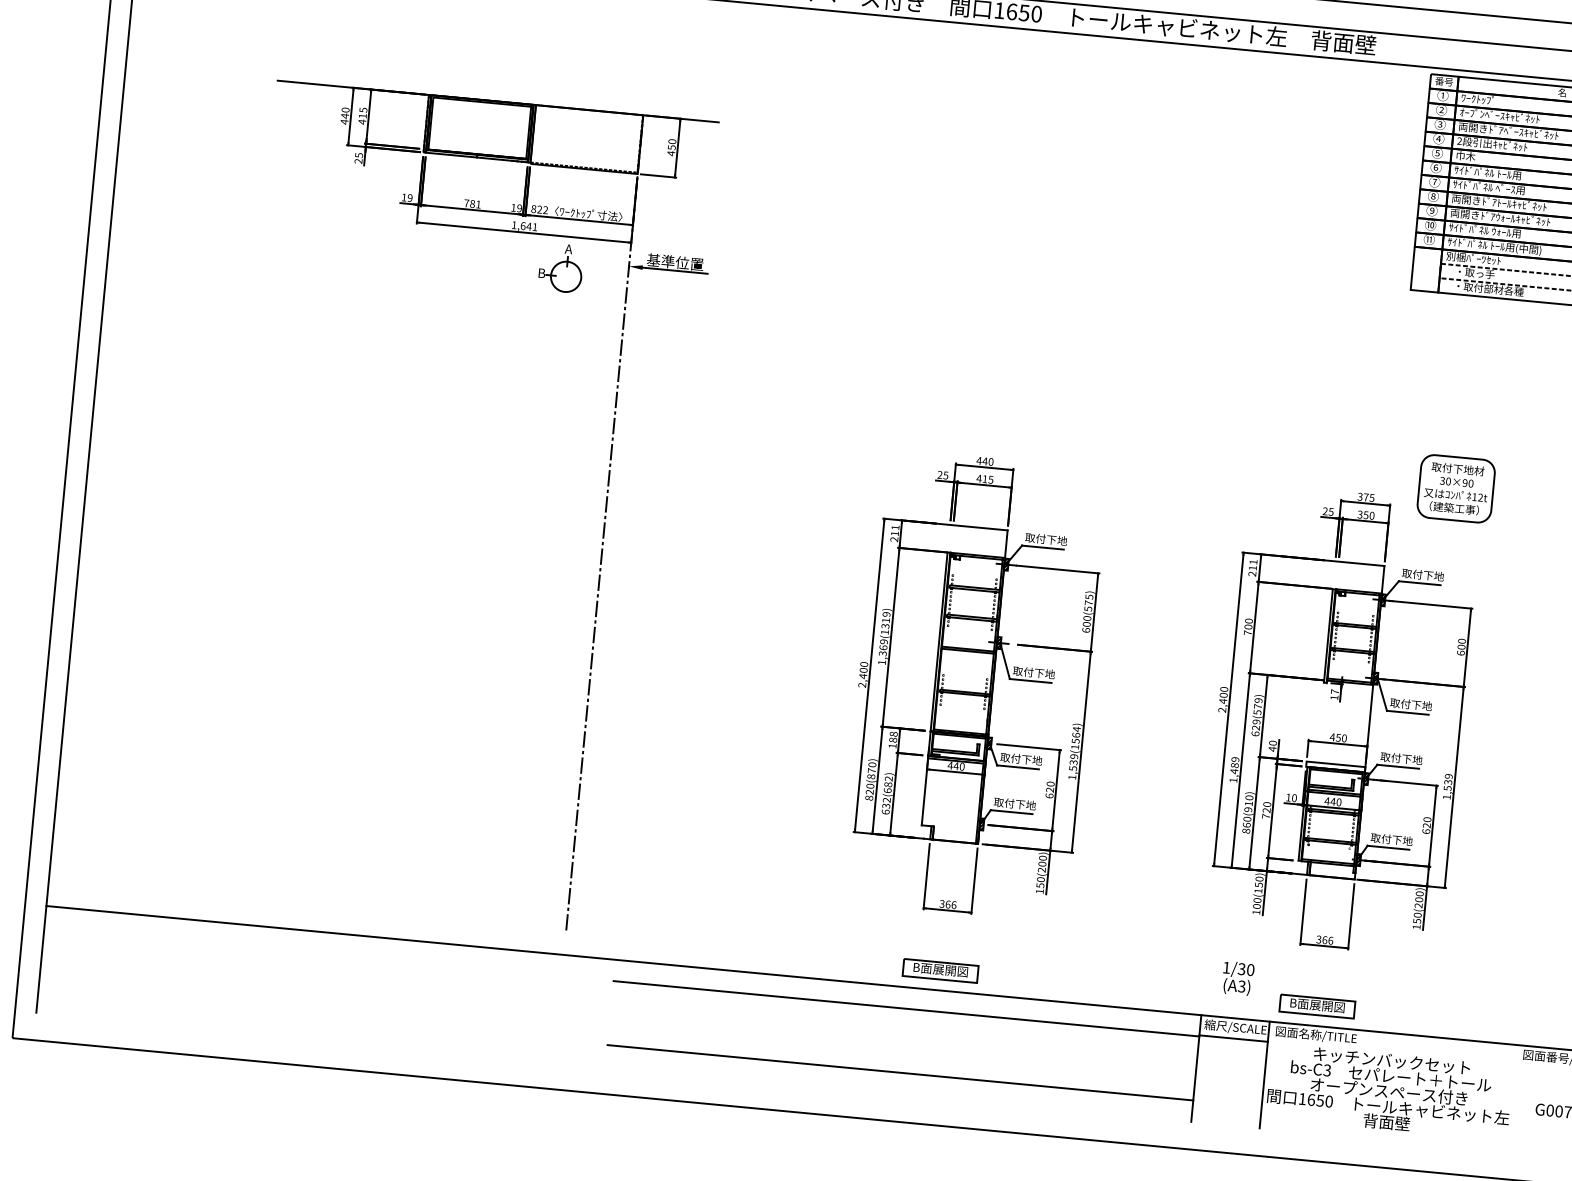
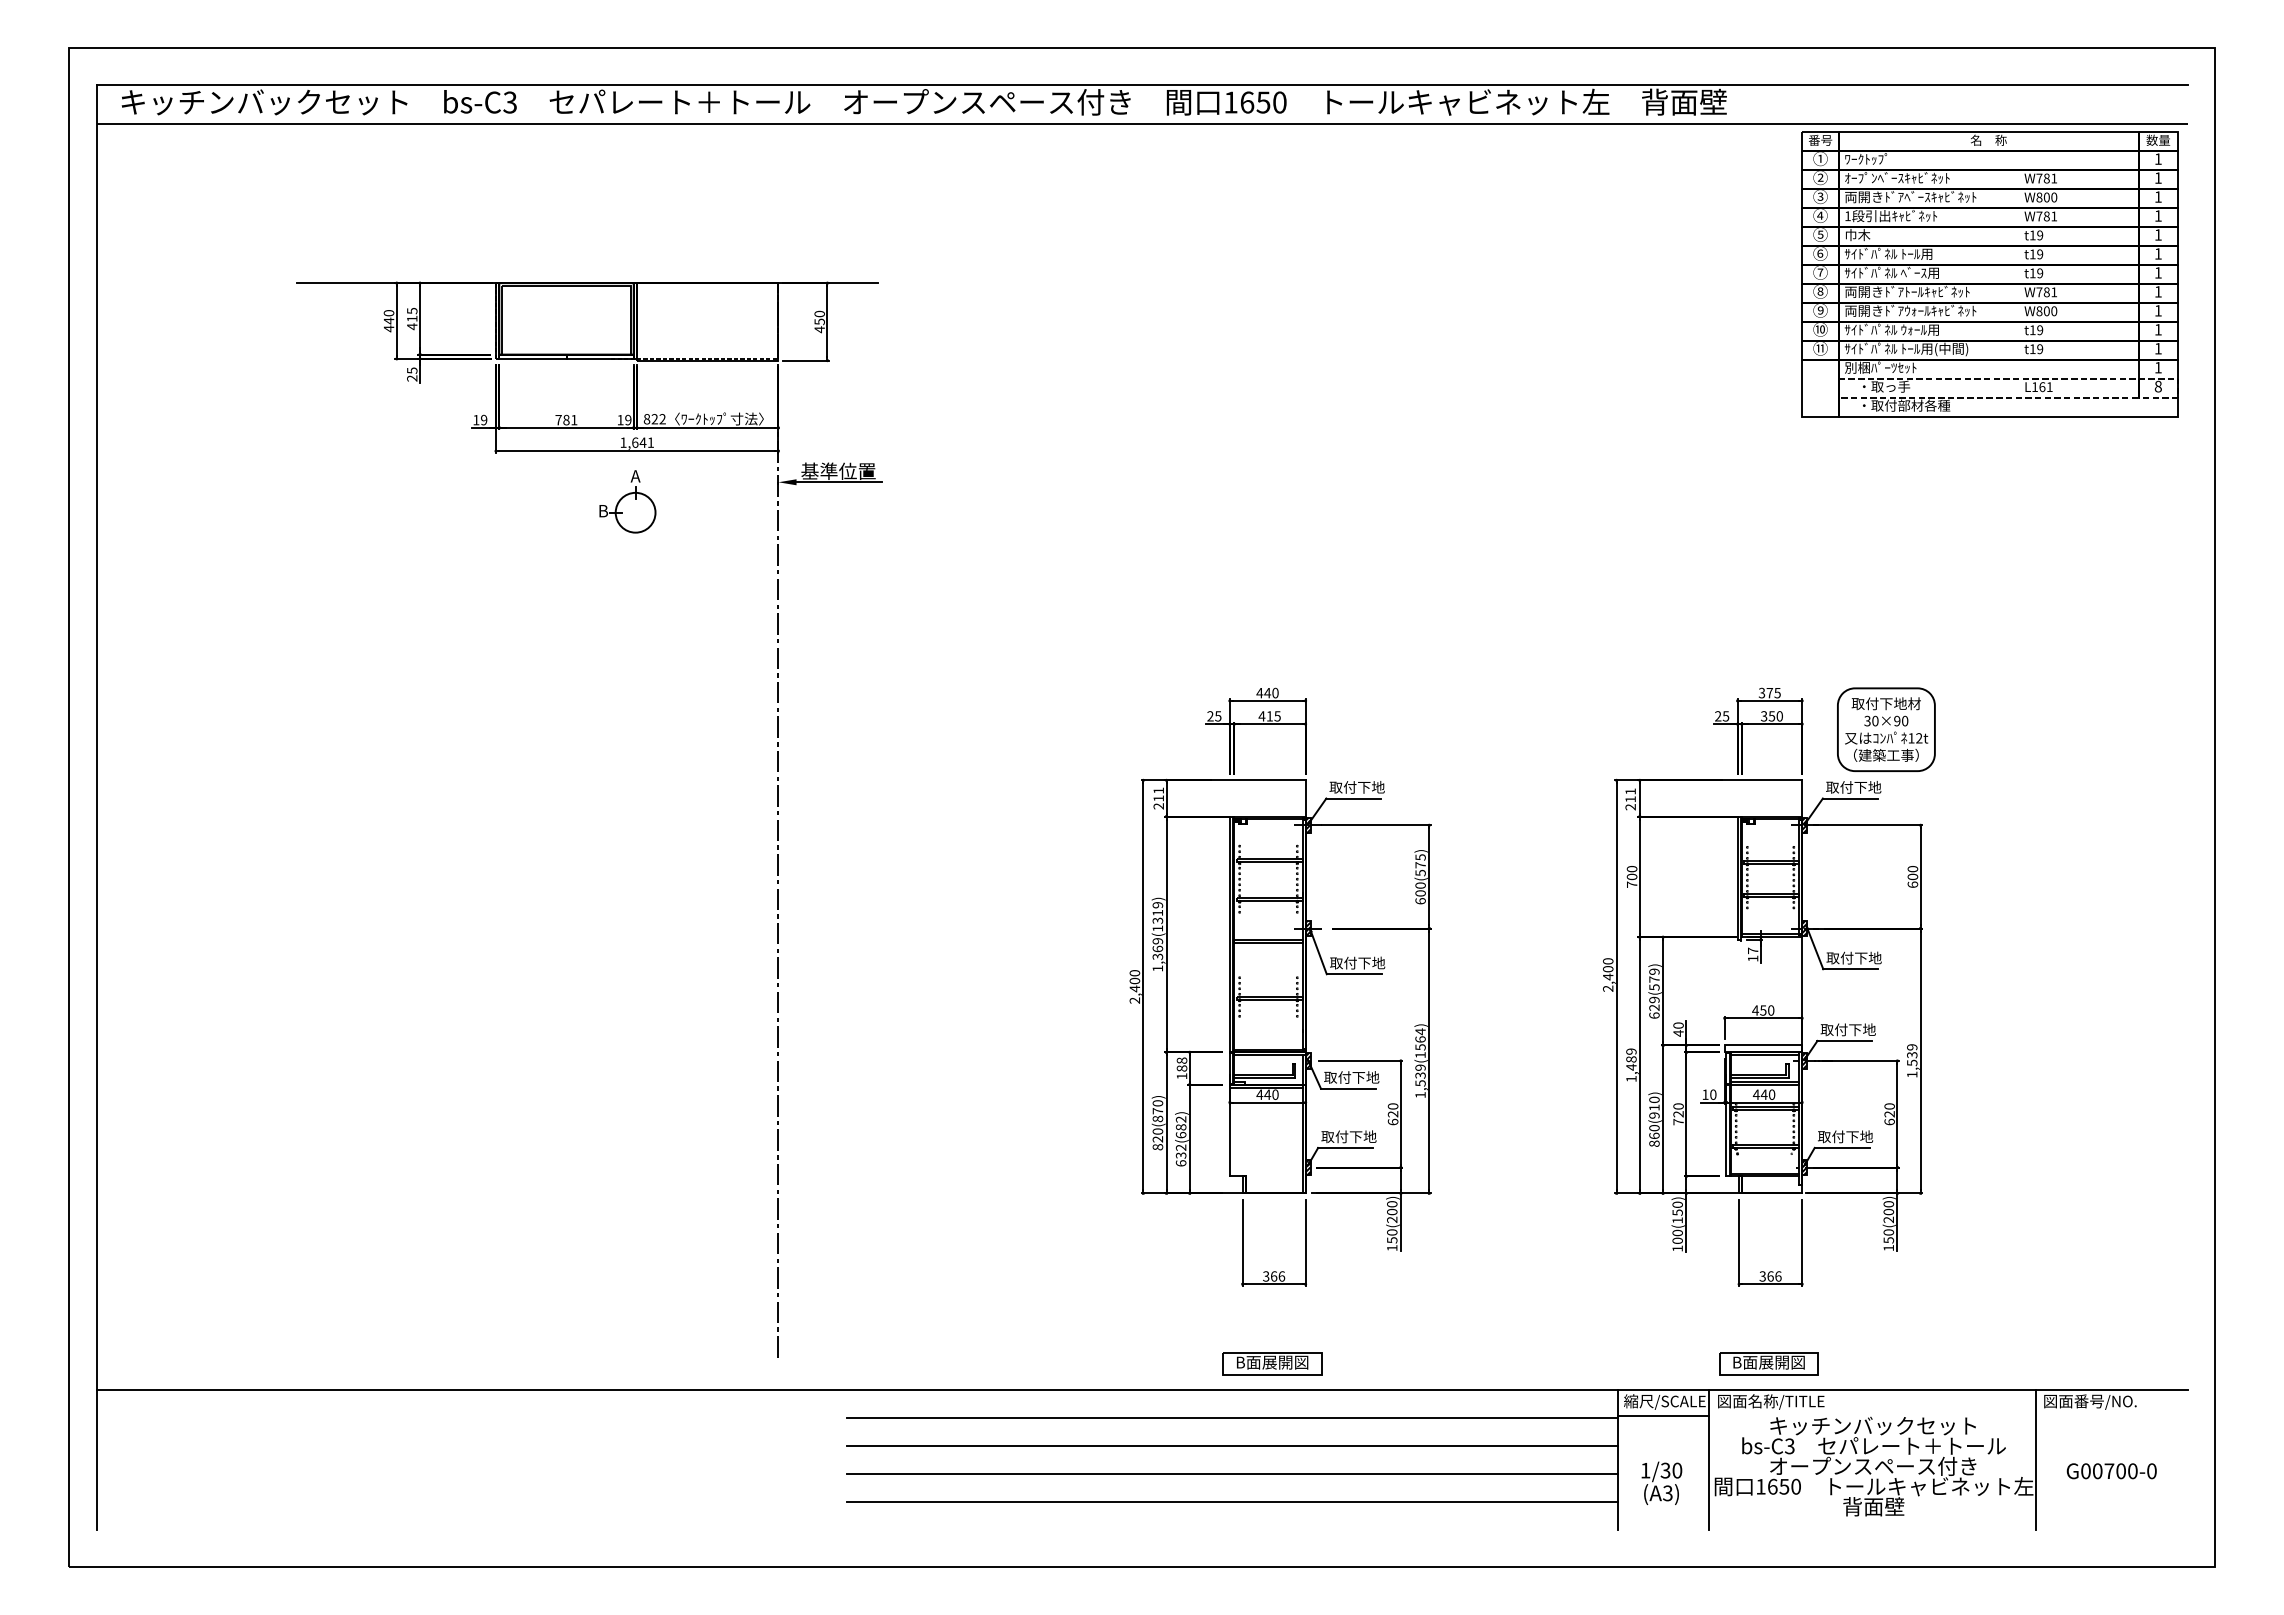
text: (1459, 140) -> (1847, 215), 2 -> 1
part: (560, 267) -> (627, 501), moved
part: (1456, 488) -> (1886, 729), moved
text: (1237, 977) -> (1661, 1482), moved
line: (904, 1029) -> (1232, 1445), added
line: (902, 1051) -> (1232, 1473), added
line: (1512, 1098) -> (2035, 1459), added

